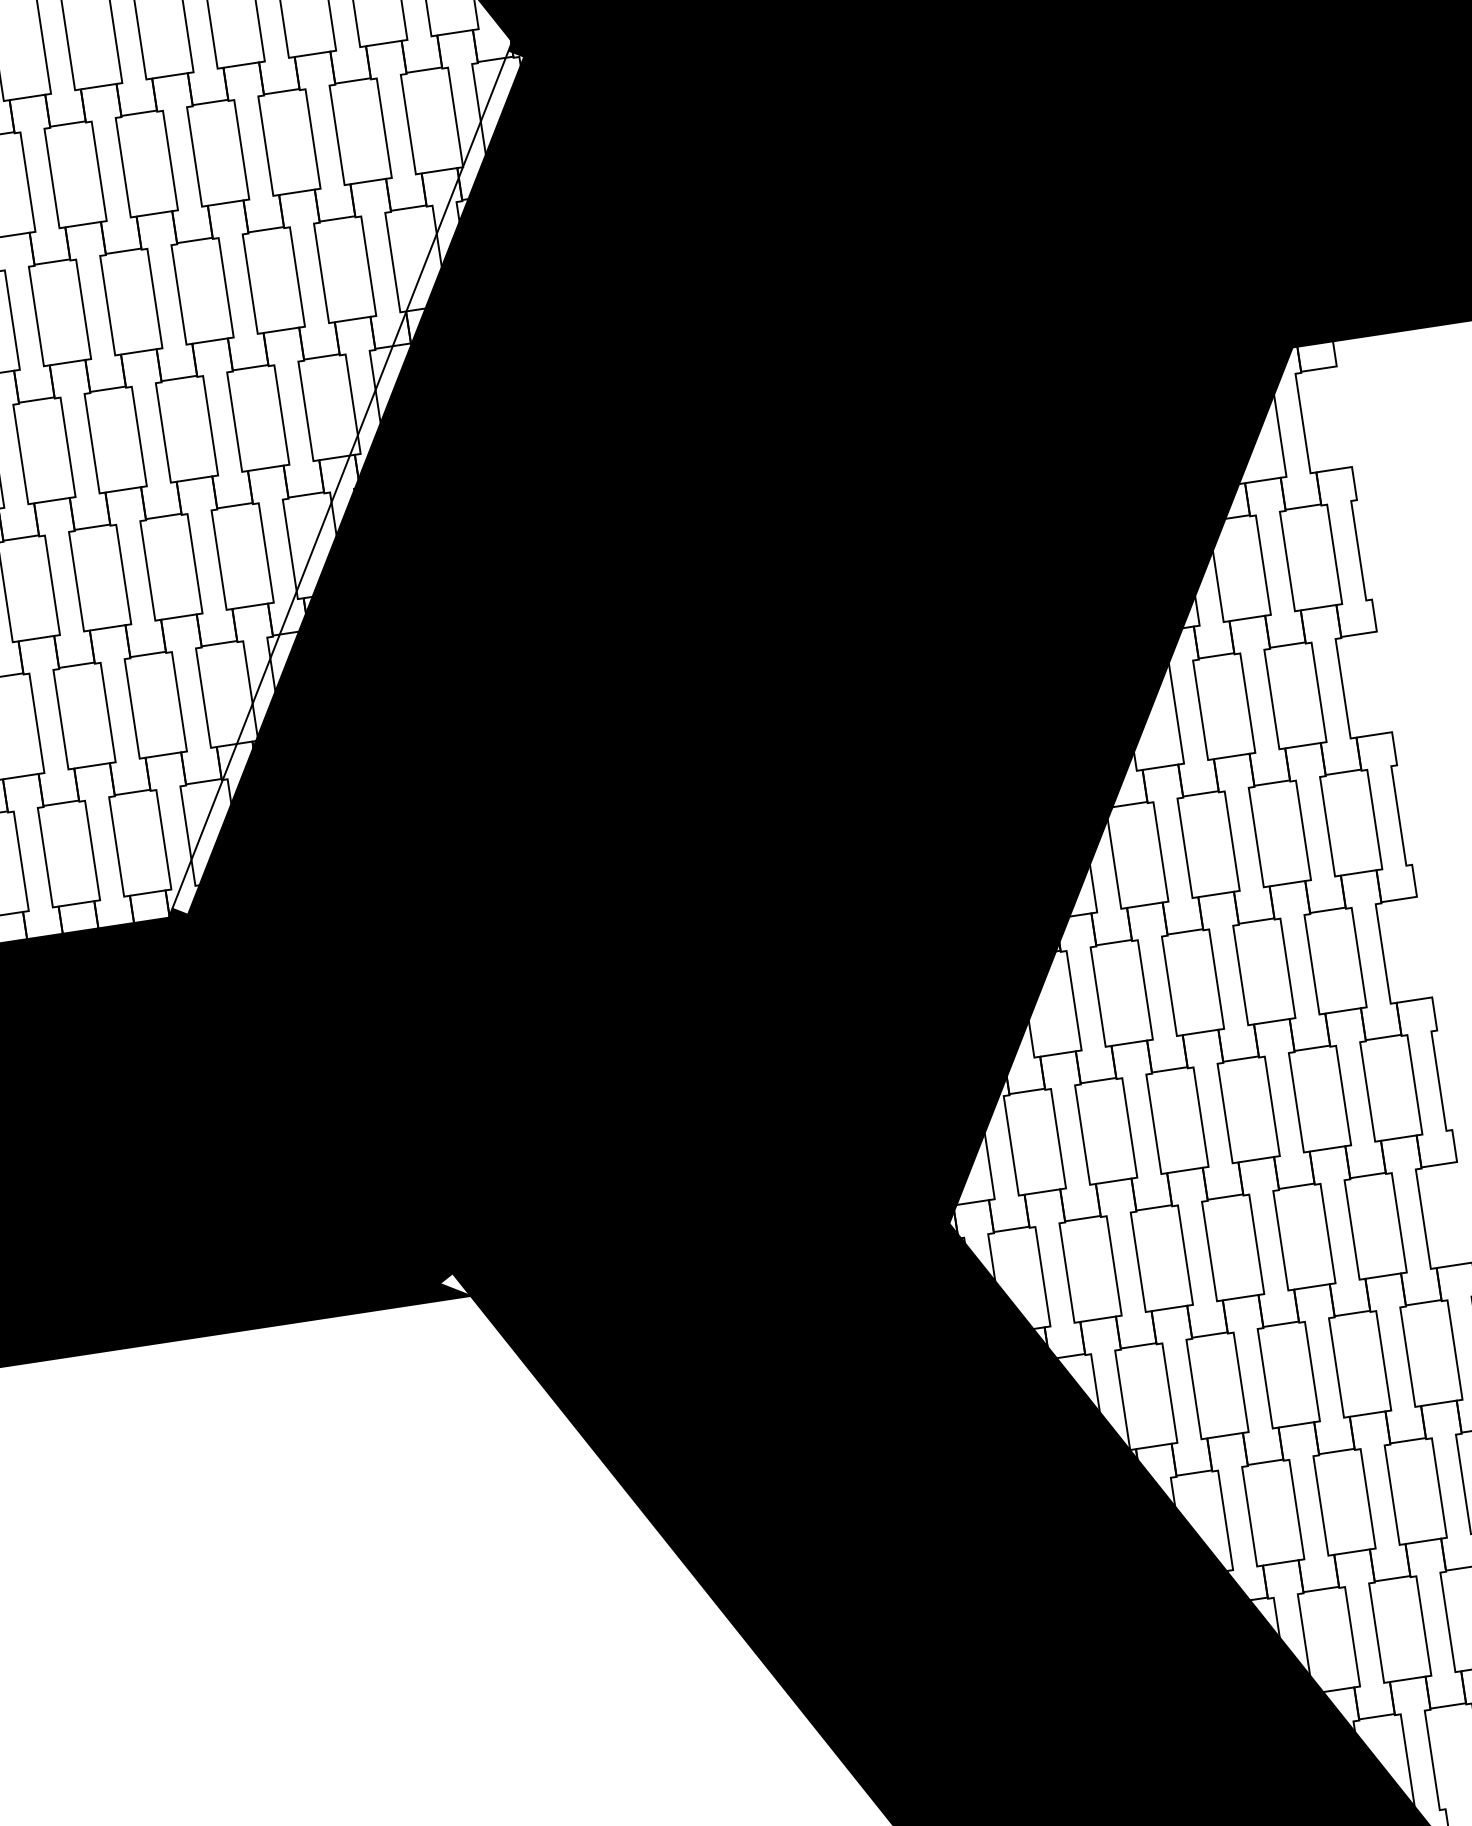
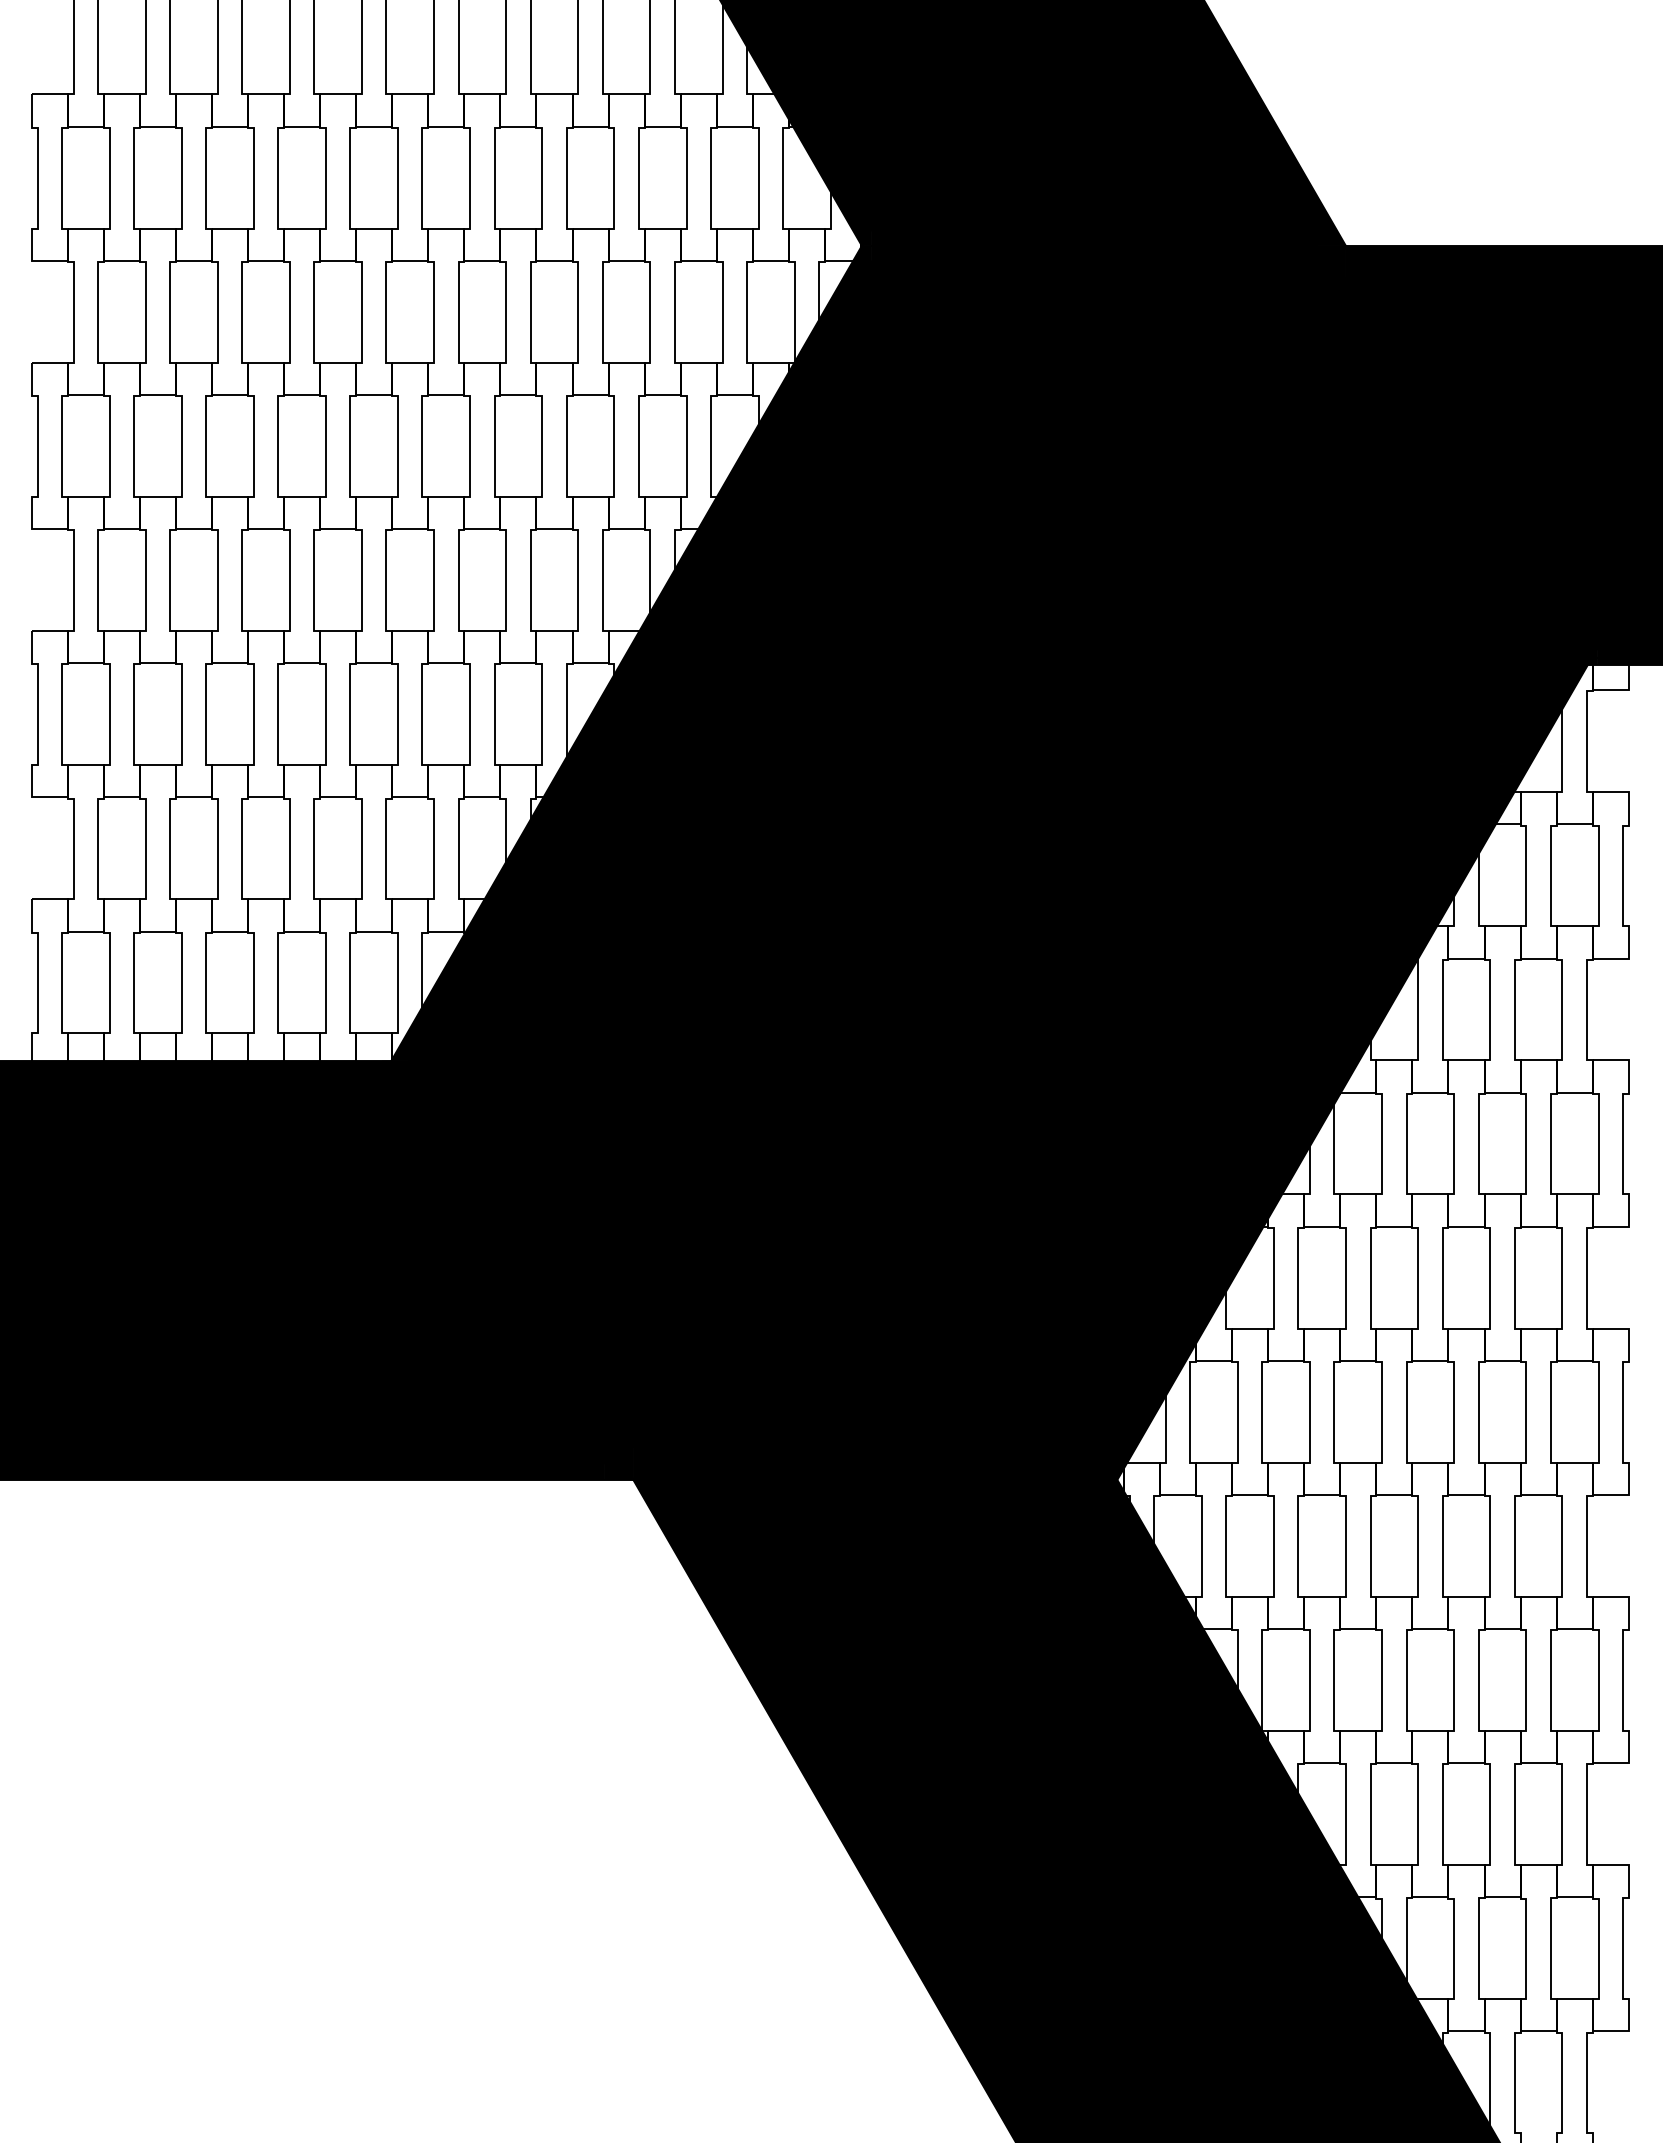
fill: (347, 482) -> (633, 657), added
fill: (454, 1284) -> (618, 1466), added

